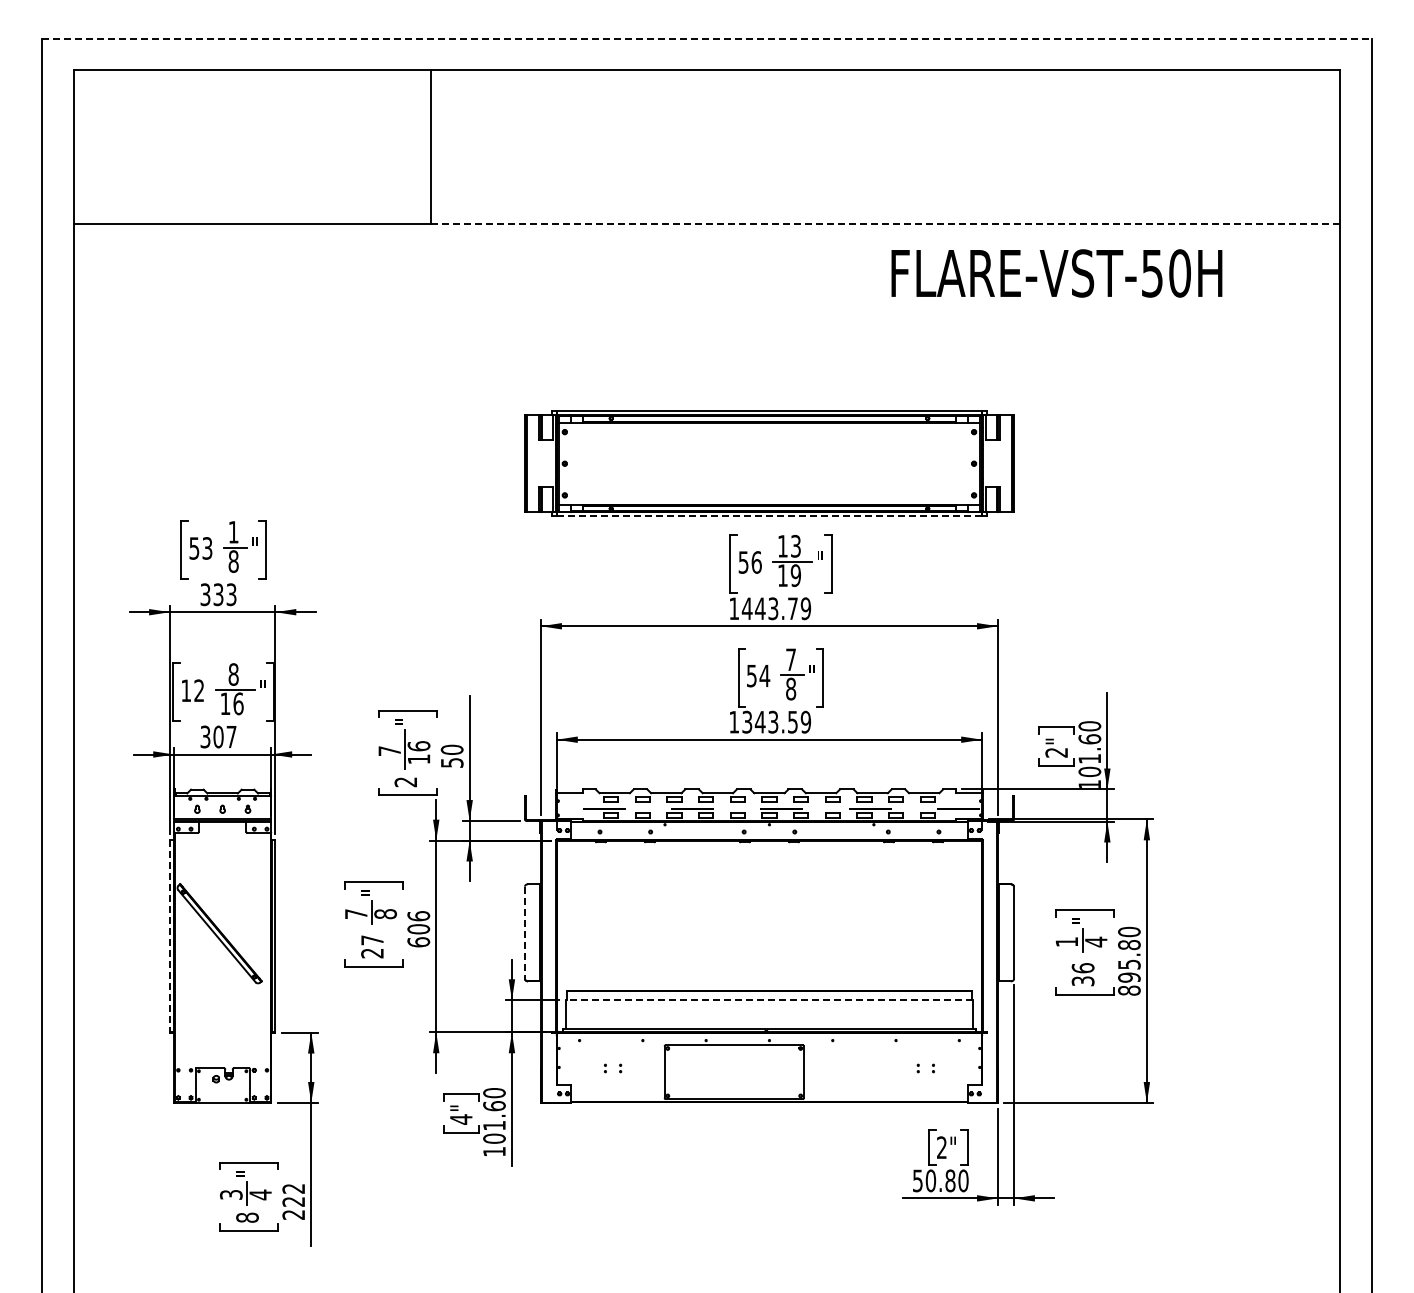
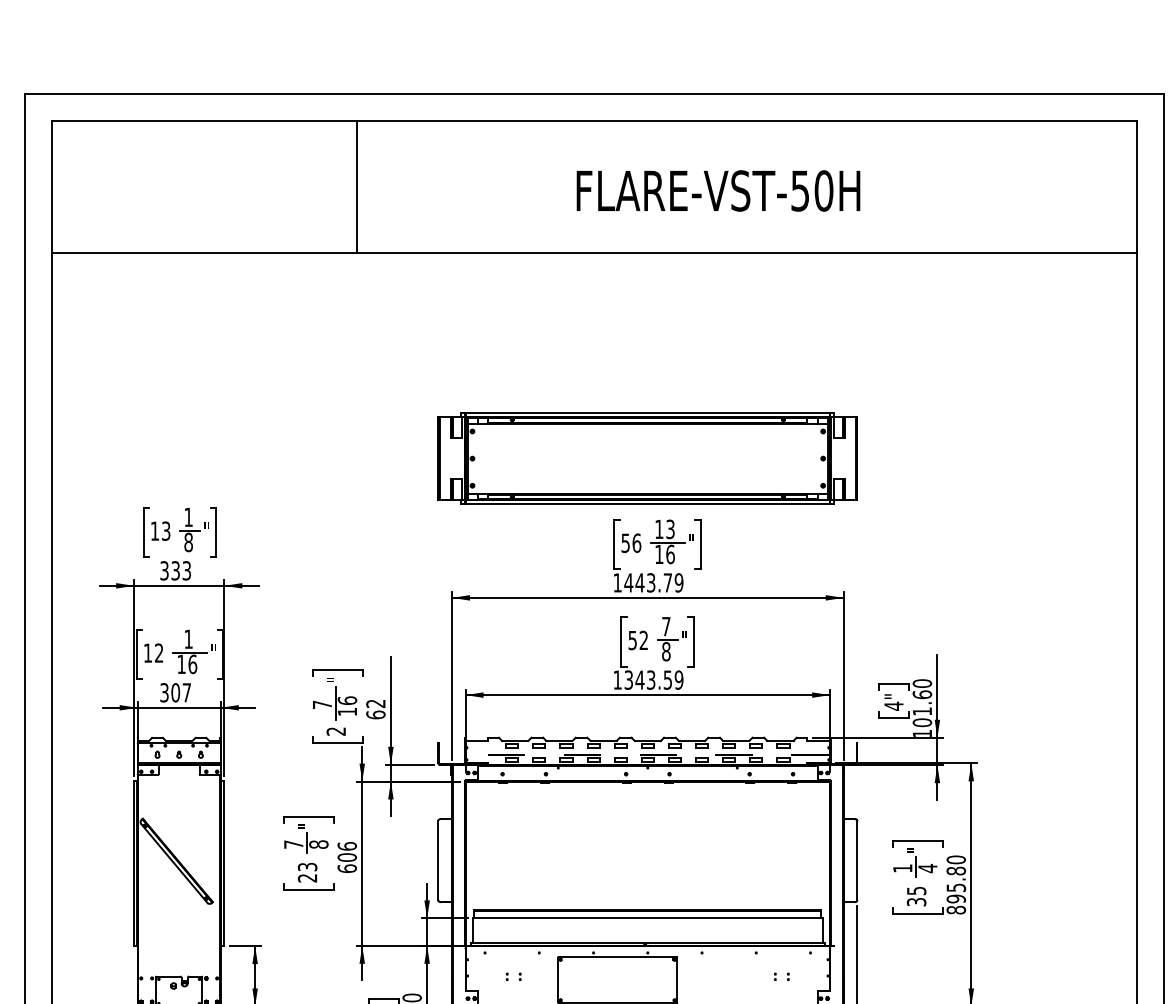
line: (707, 38) -> (594, 94), dashed -> solid
line: (885, 223) -> (747, 252), dashed -> solid
text: (1056, 273) -> (718, 191), moved
line: (769, 516) -> (647, 503), dashed -> solid
text: (194, 548) -> (155, 531), 53 -> 13
text: (795, 575) -> (670, 554), 19 -> 16
text: (233, 674) -> (188, 639), 8 -> 1
text: (764, 675) -> (643, 640), 54 -> 52
text: (1056, 752) -> (893, 706), 2" -> 4"
text: (451, 755) -> (375, 708), 50 -> 62
line: (524, 933) -> (437, 861), dashed -> solid
line: (169, 936) -> (133, 863), dashed -> solid
text: (372, 940) -> (307, 867), 27 -> 23
text: (1082, 968) -> (916, 891), 36 -> 35
line: (769, 1000) -> (647, 918), dashed -> solid

